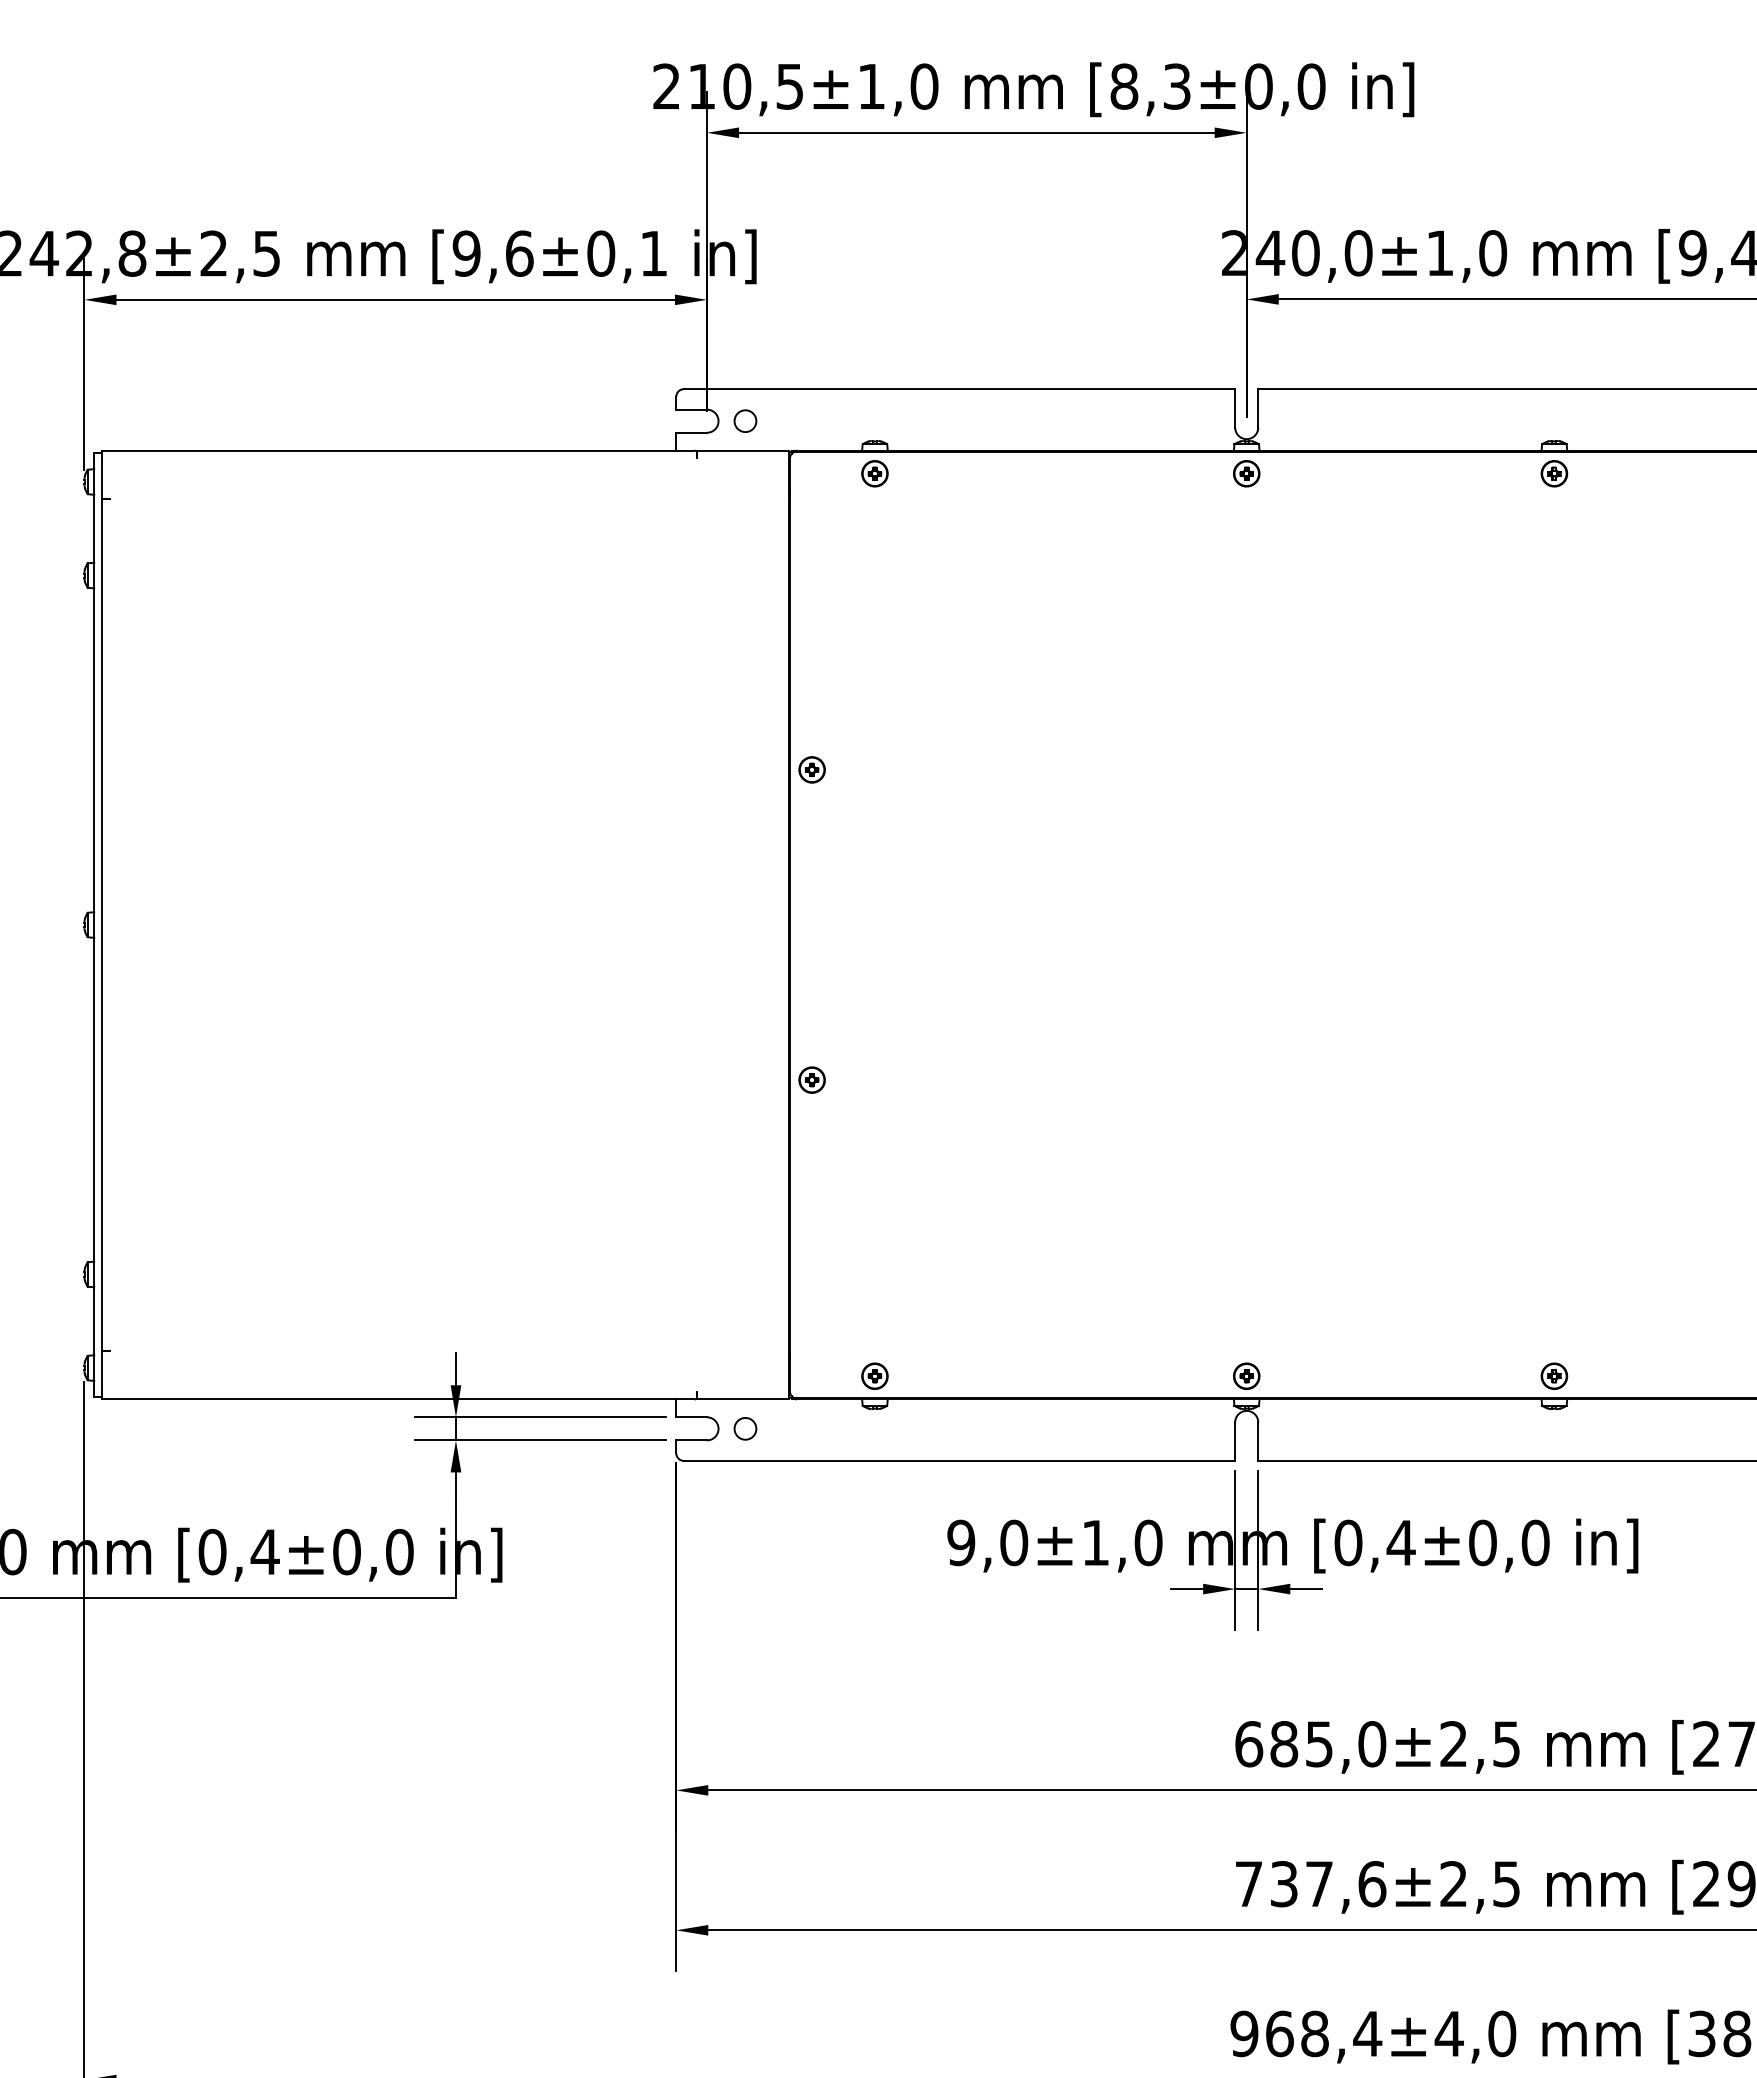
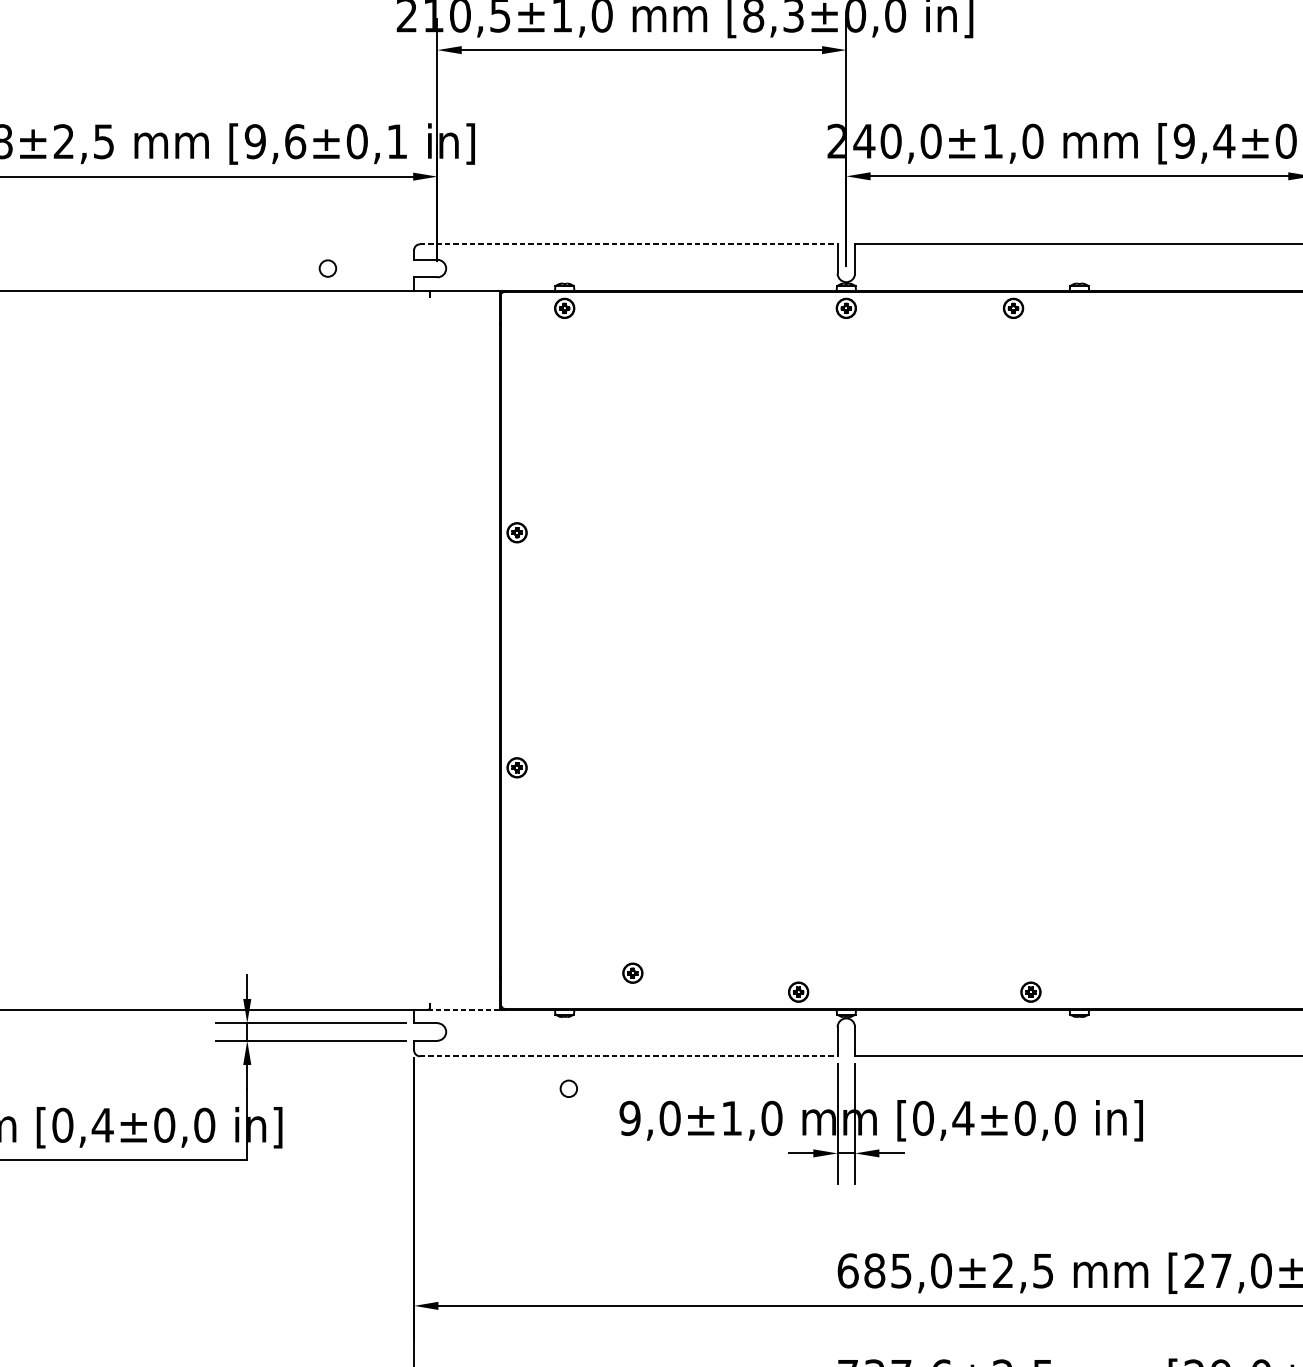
line: (959, 389) -> (628, 244), solid -> dashed
circle: (745, 420) -> (327, 268), moved
part: (1554, 473) -> (1013, 308), moved
part: (874, 1375) -> (632, 972), moved
part: (1246, 1375) -> (798, 991), moved
part: (1554, 1375) -> (1031, 991), moved
line: (742, 1399) -> (464, 1009), solid -> dashed
circle: (745, 1428) -> (568, 1088), moved
line: (959, 1460) -> (628, 1055), solid -> dashed

